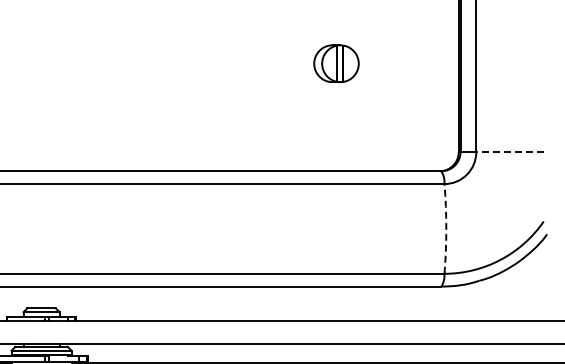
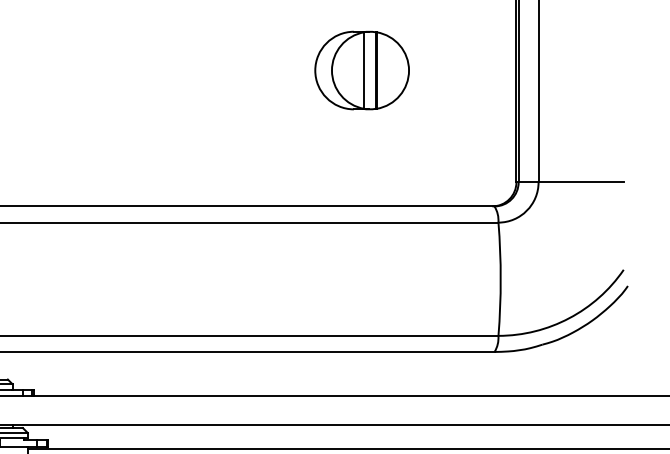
part: (336, 63) -> (362, 70), size x1.67
line: (509, 152) -> (580, 182), dashed -> solid
arc: (446, 228) -> (500, 278), dashed -> solid

